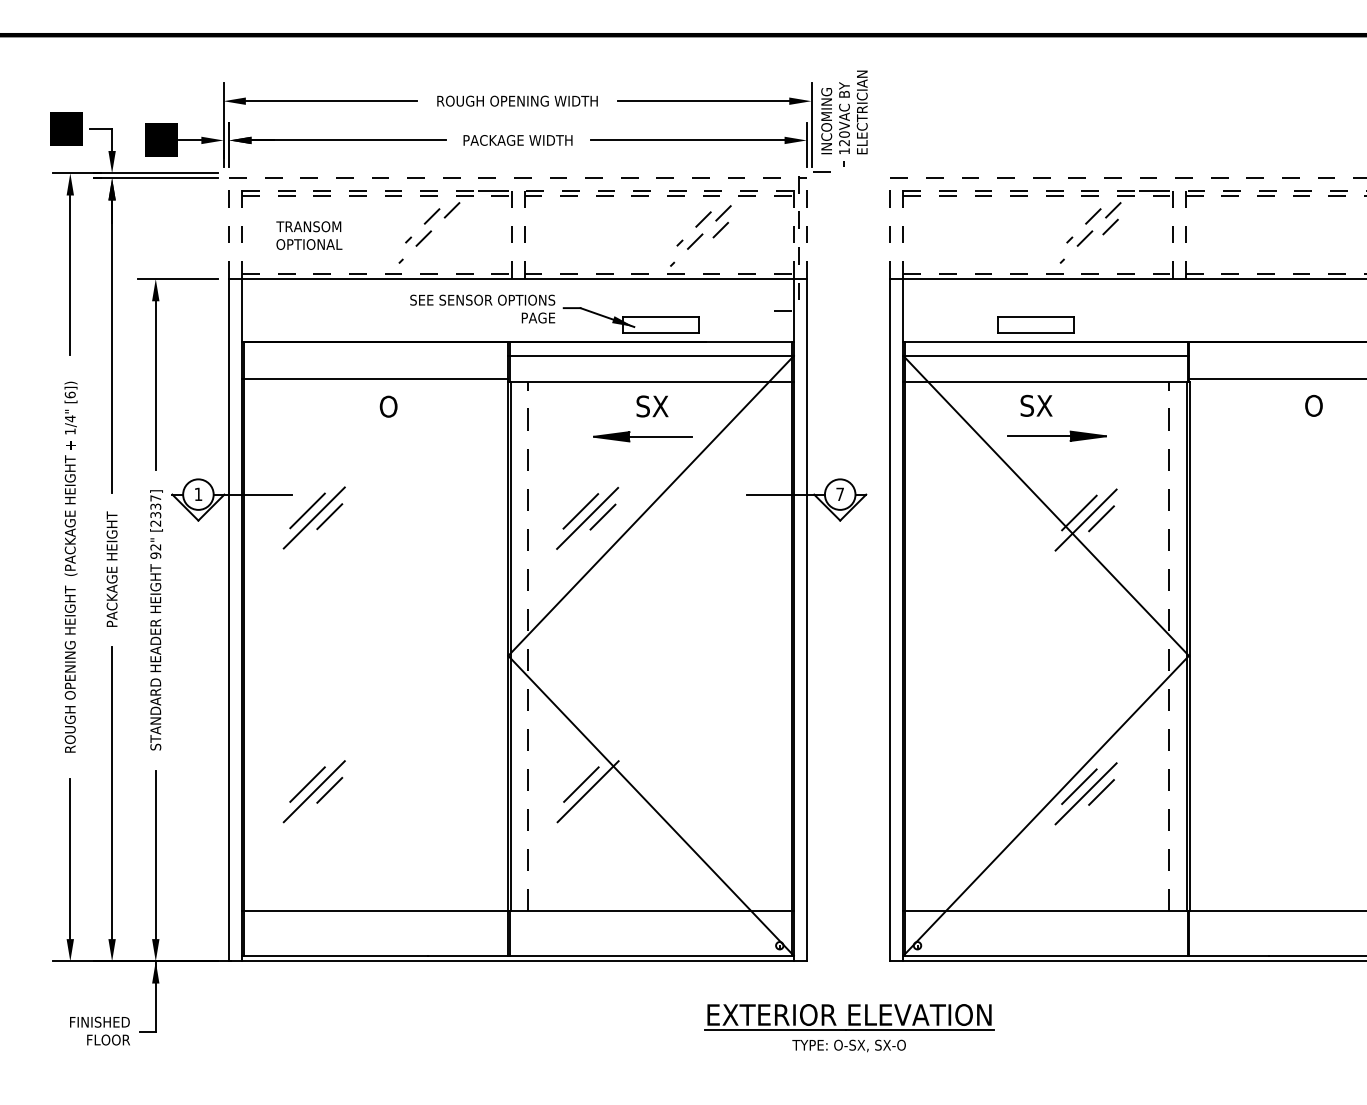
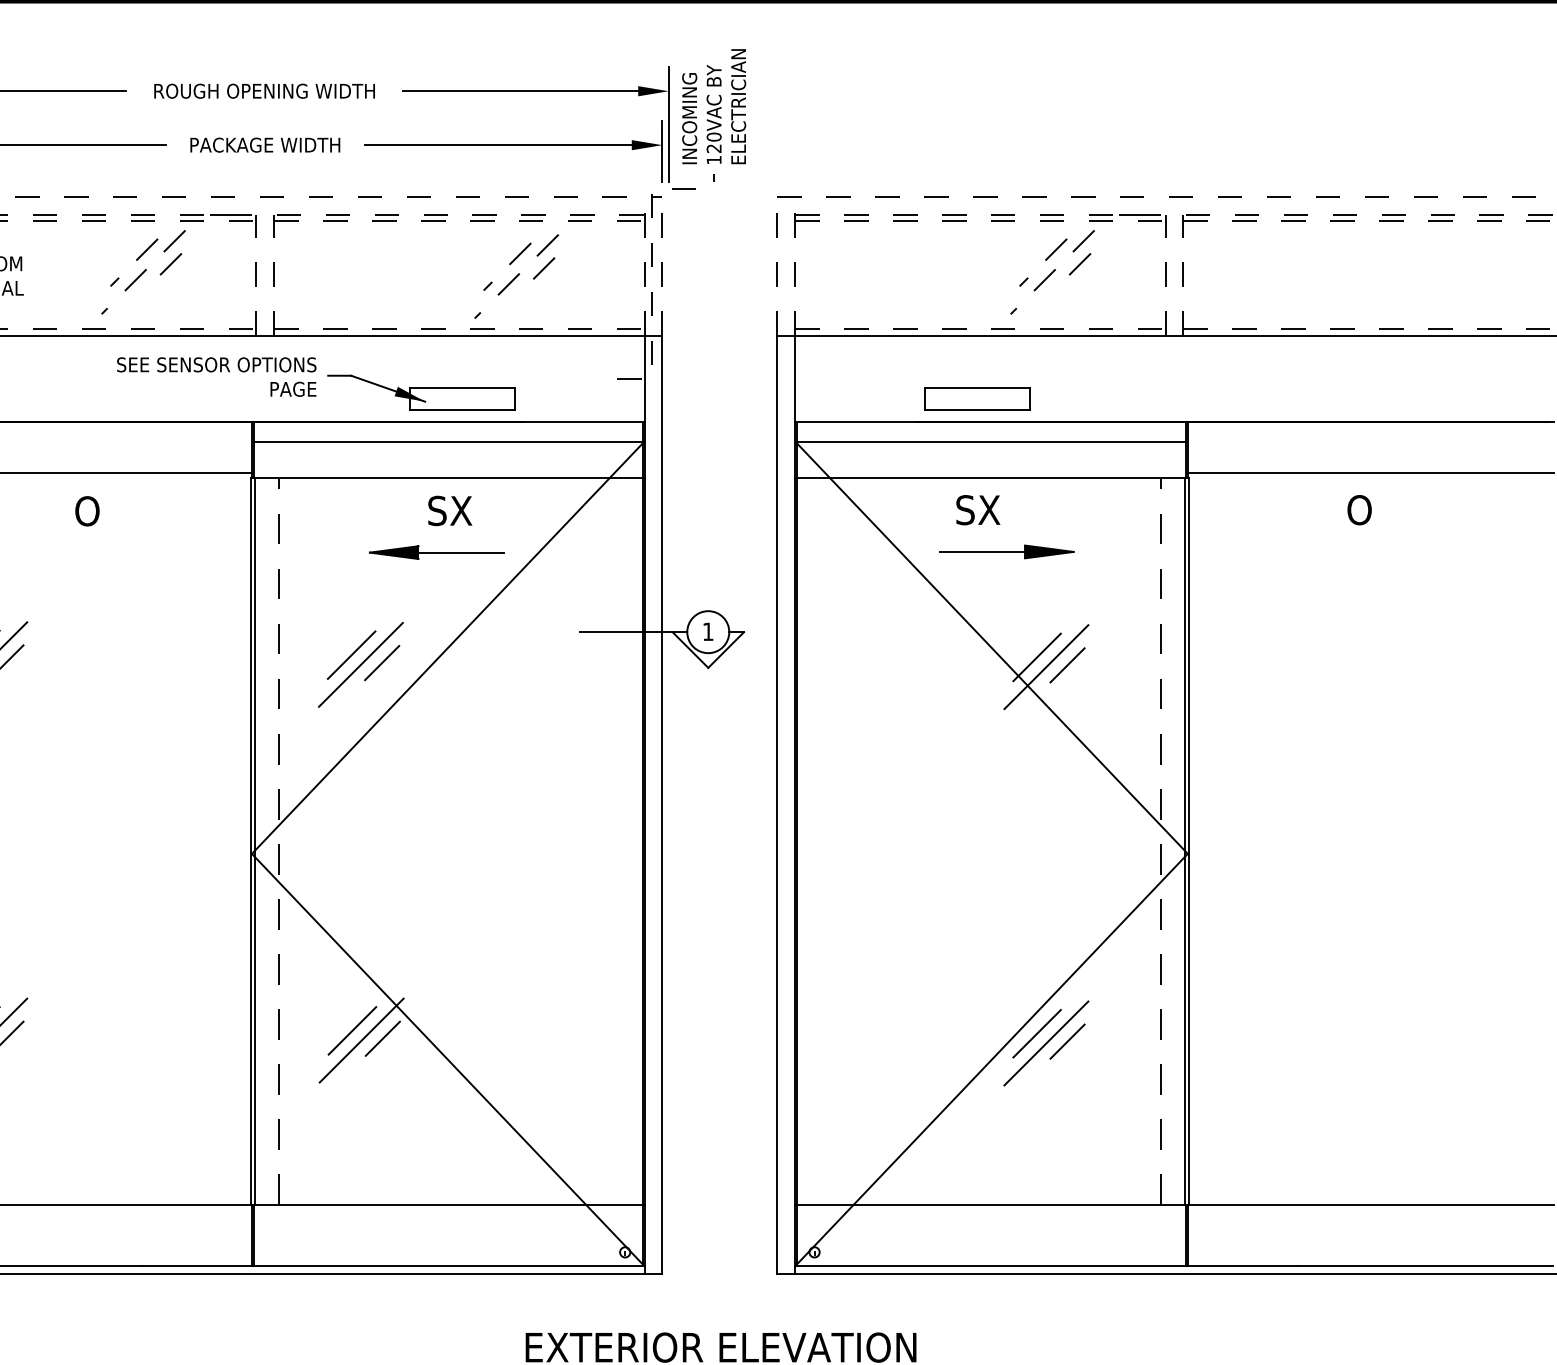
line: (449, 226) -> (171, 263), added
text: (839, 493) -> (707, 630), 7 -> 1
line: (603, 789) -> (382, 1037), added

